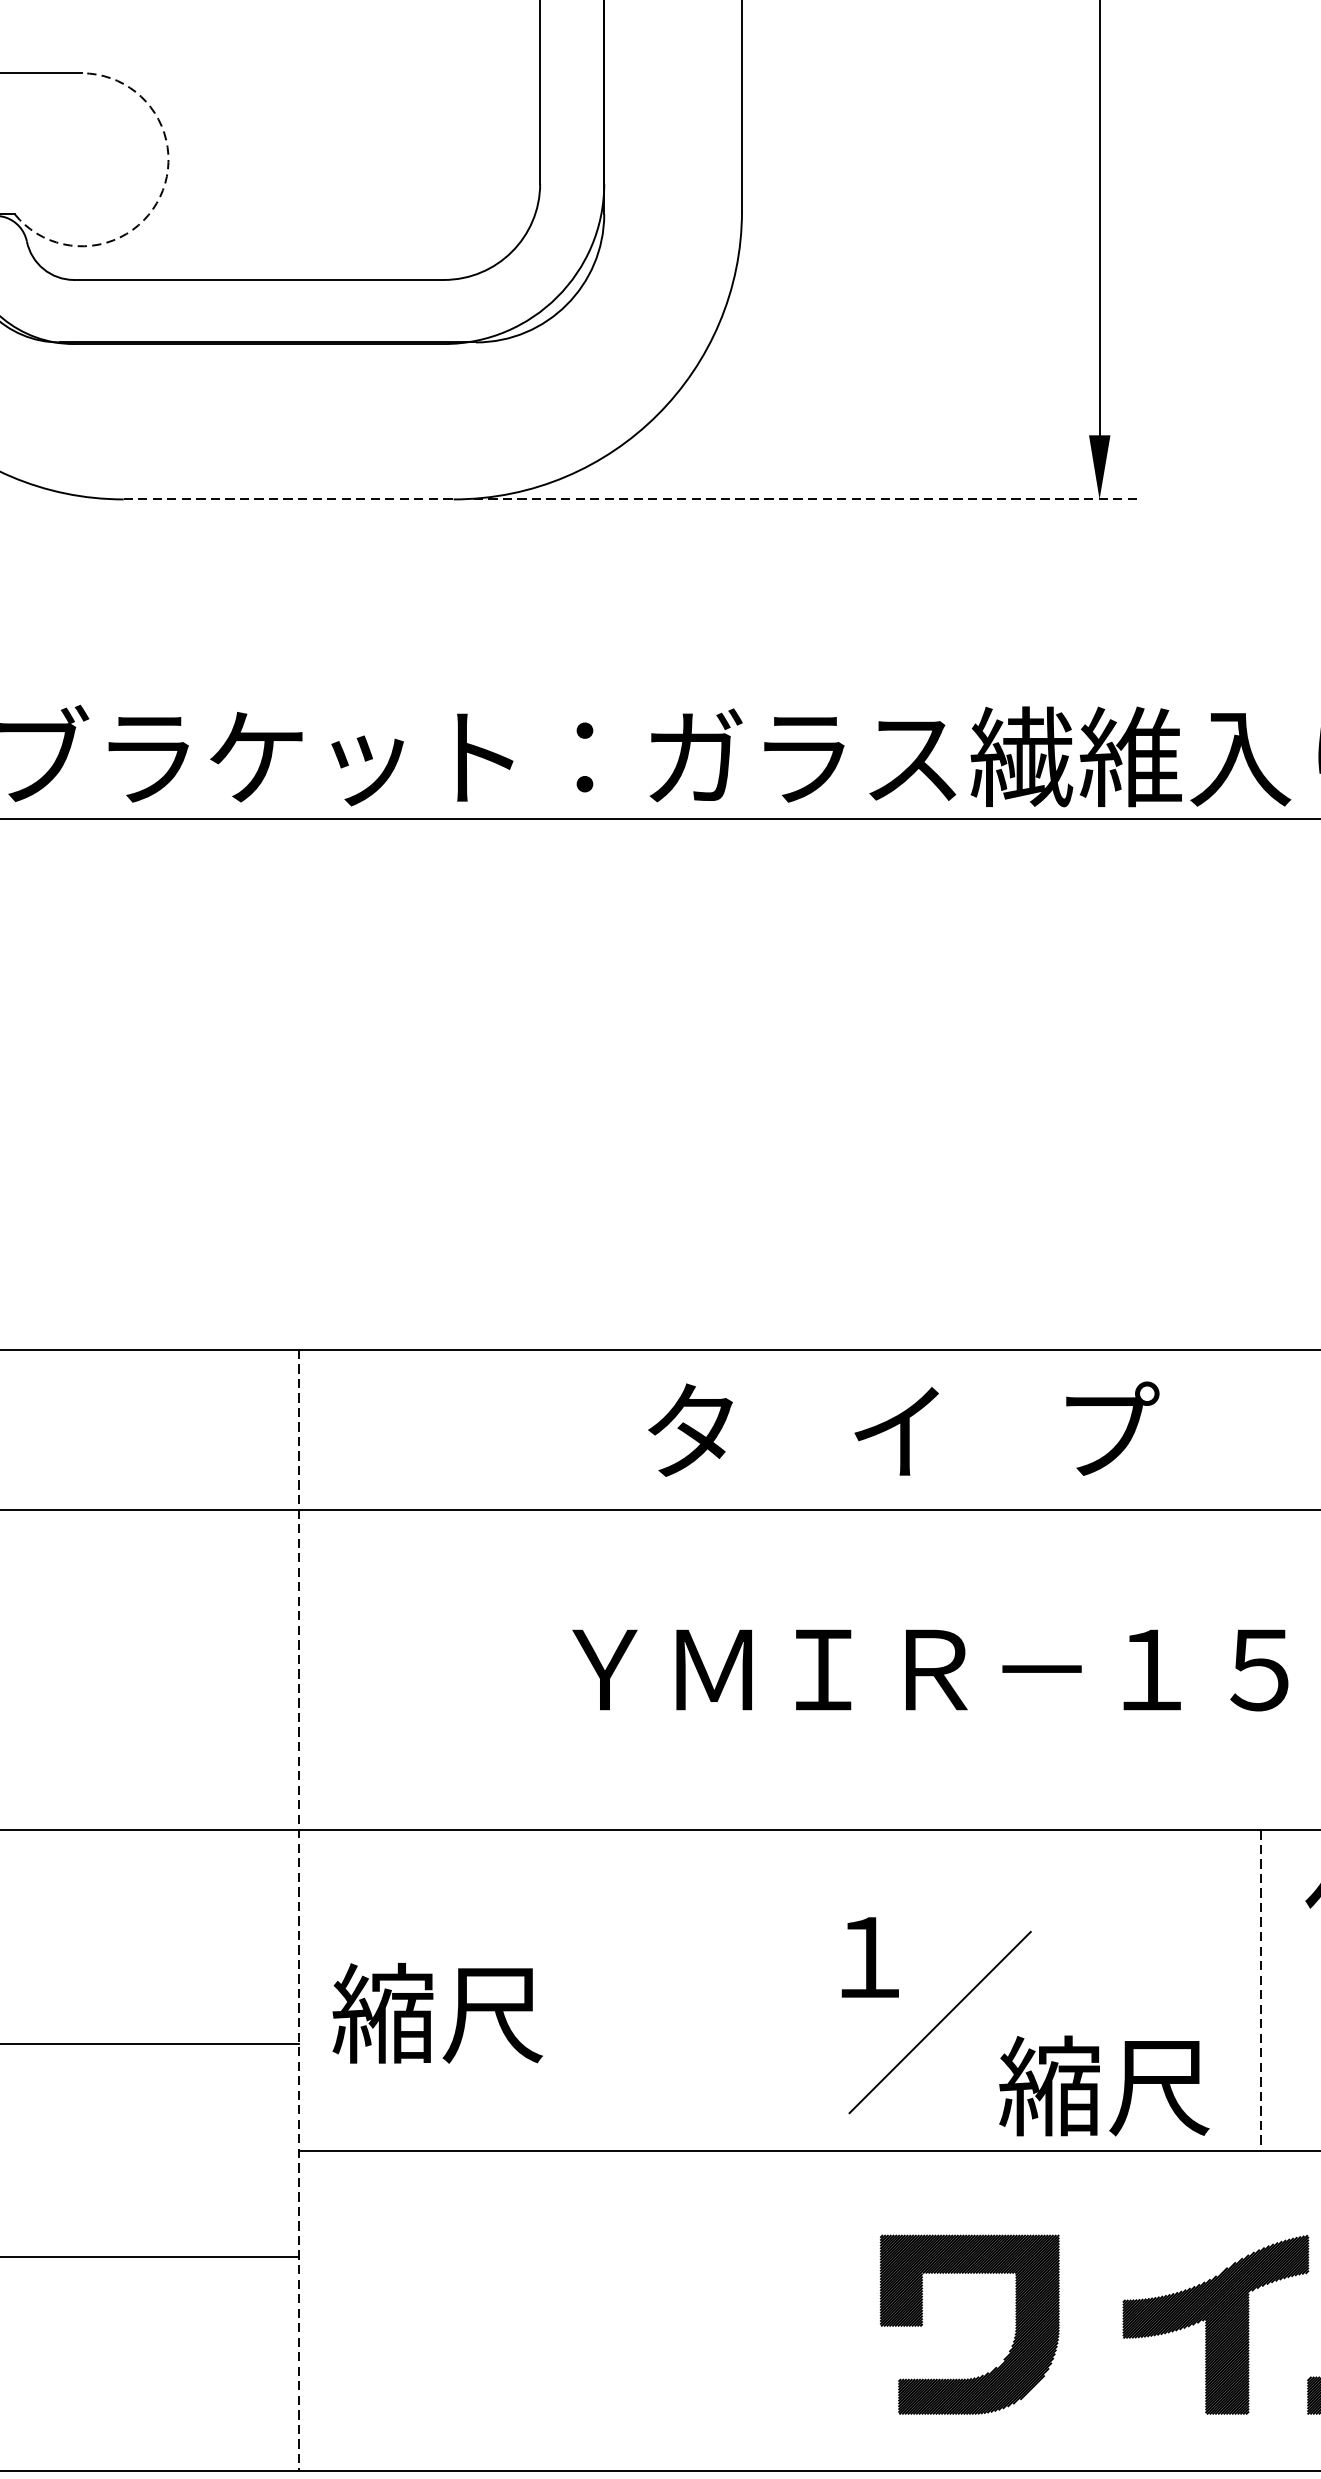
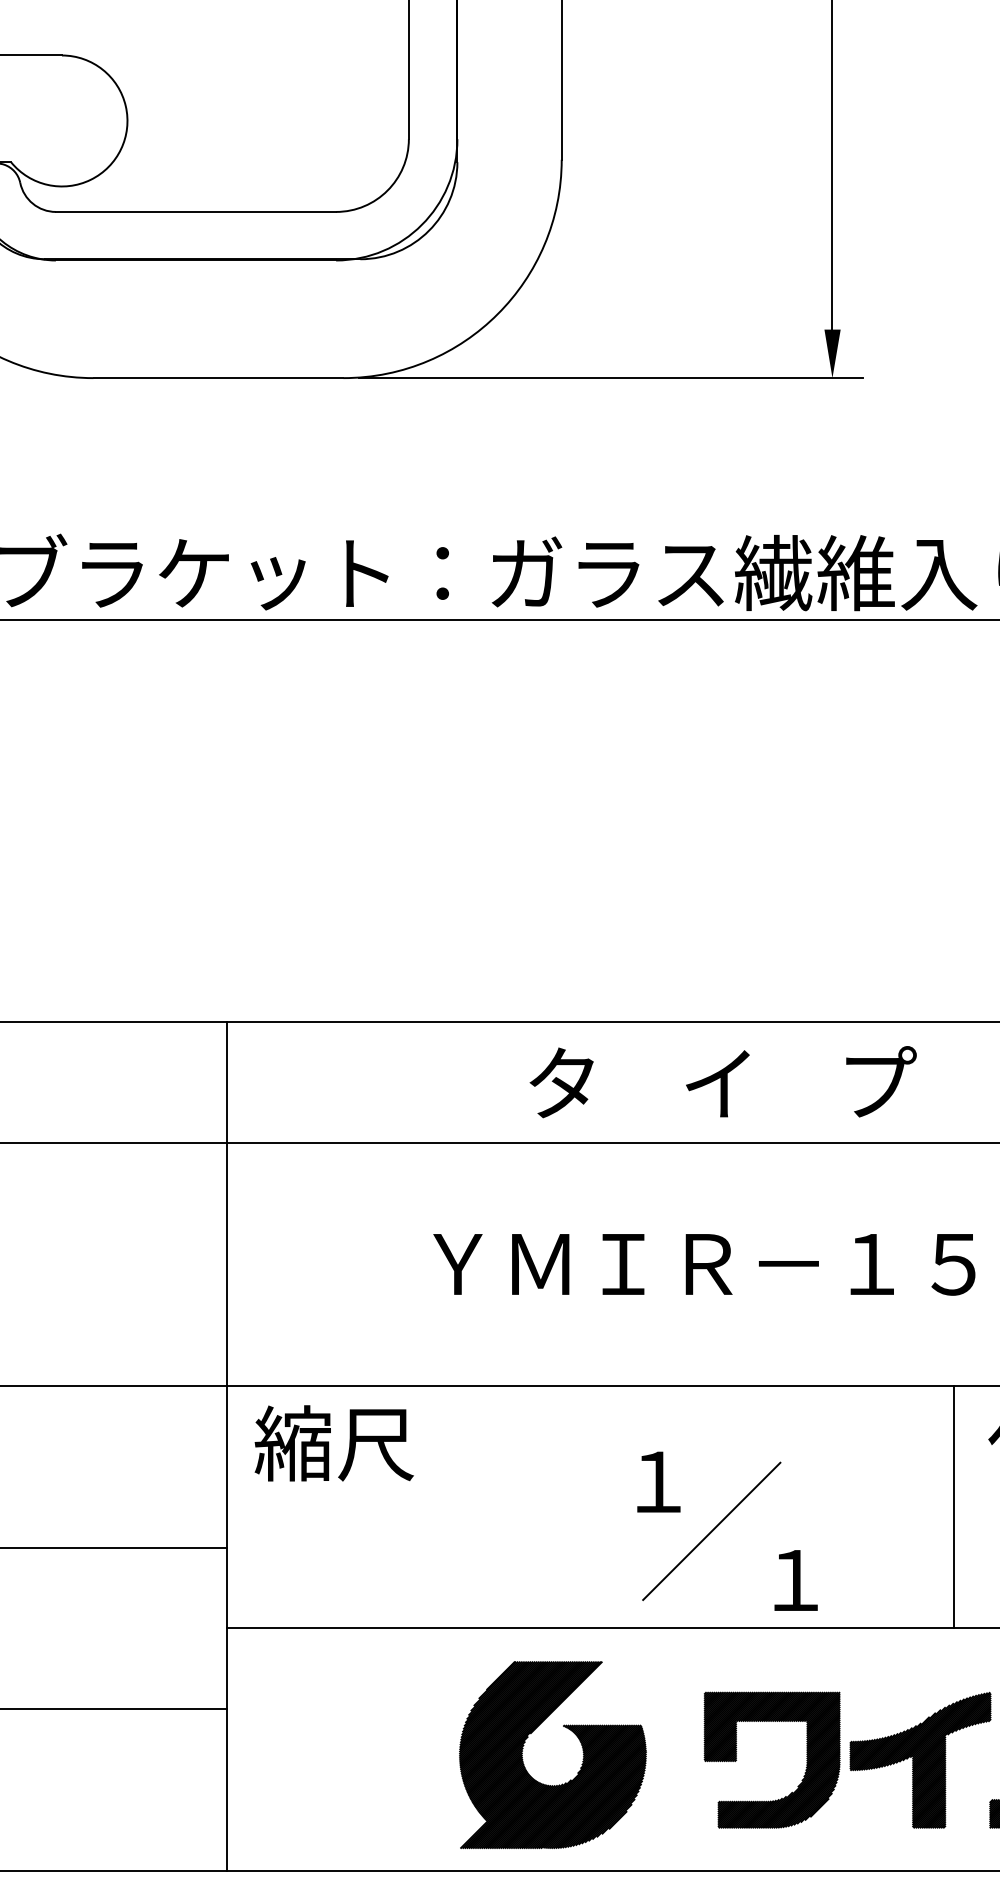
arc: (160, 197) -> (121, 149), dashed -> solid
line: (288, 499) -> (218, 378), dashed -> solid
line: (807, 499) -> (611, 378), dashed -> solid
text: (902, 1429) -> (722, 1082), moved
line: (299, 1910) -> (226, 1446), dashed -> solid
line: (1260, 1990) -> (954, 1507), dashed -> solid
text: (436, 2013) -> (333, 1443), moved
text: (1103, 2086) -> (835, 1579), 縮尺 -> １
part: (698, 2294) -> (528, 1737), added
part: (922, 2323) -> (736, 1759), moved

